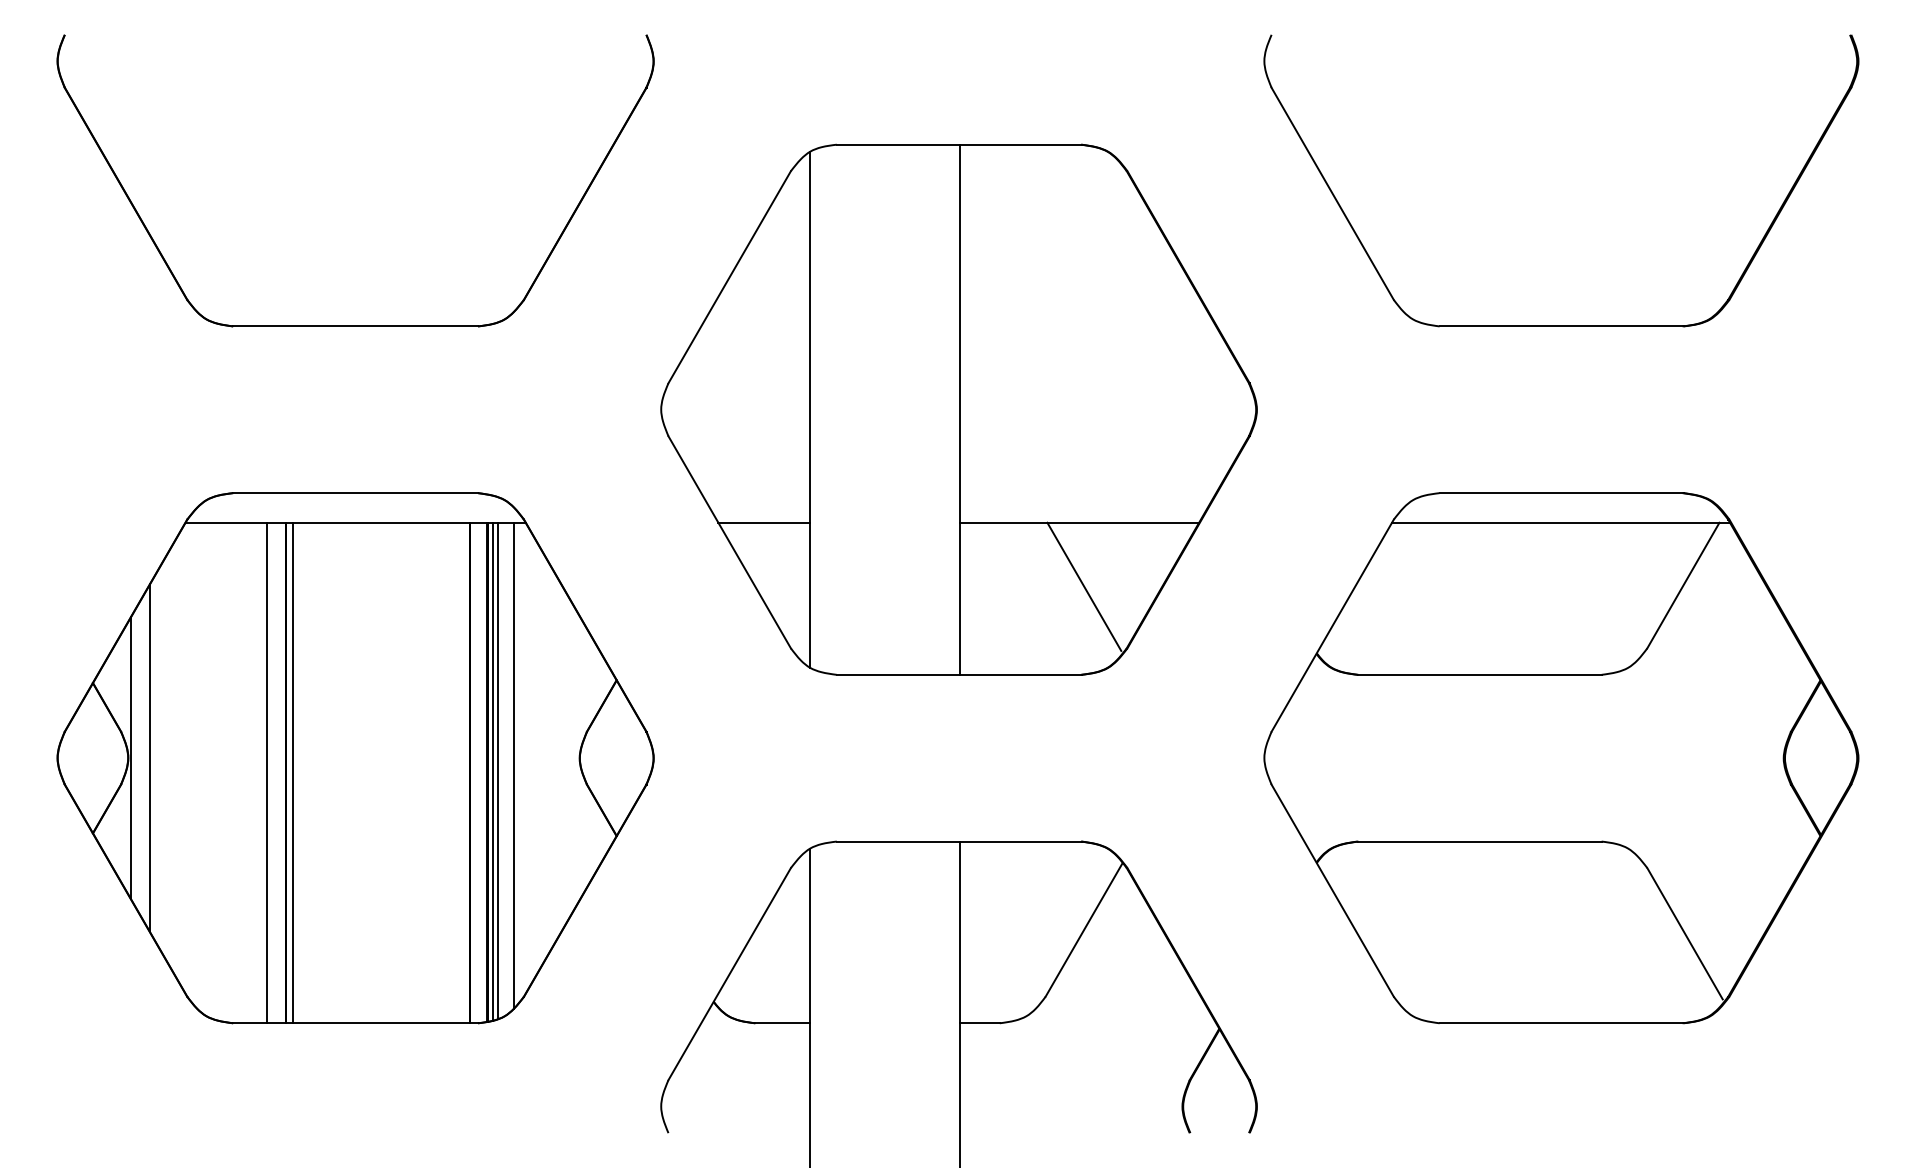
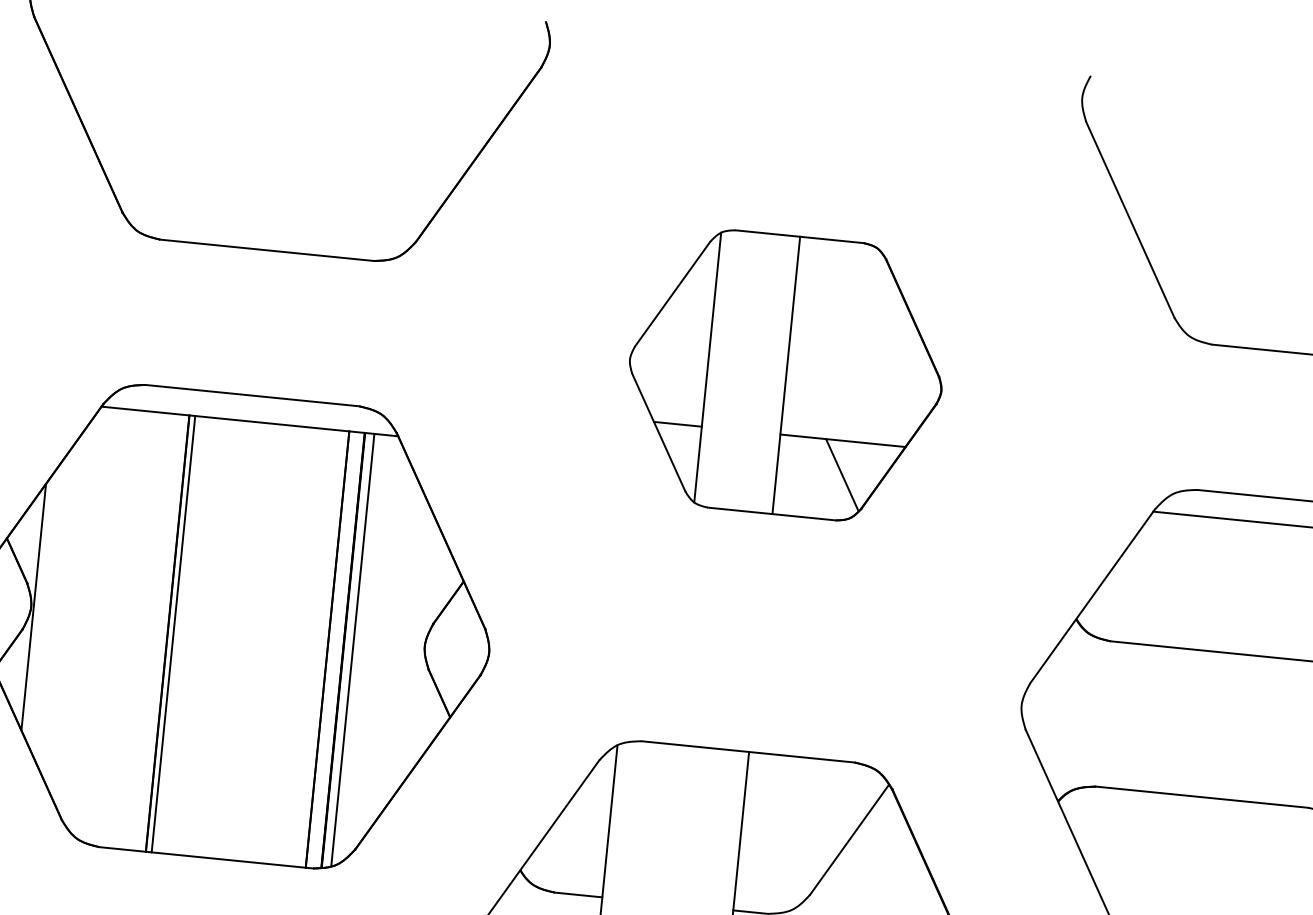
part: (958, 409) -> (785, 375), size x0.6
line: (150, 758) -> (50, 609), removed
line: (513, 765) -> (366, 646), removed
line: (493, 771) -> (348, 650), removed
line: (267, 772) -> (151, 631), removed

